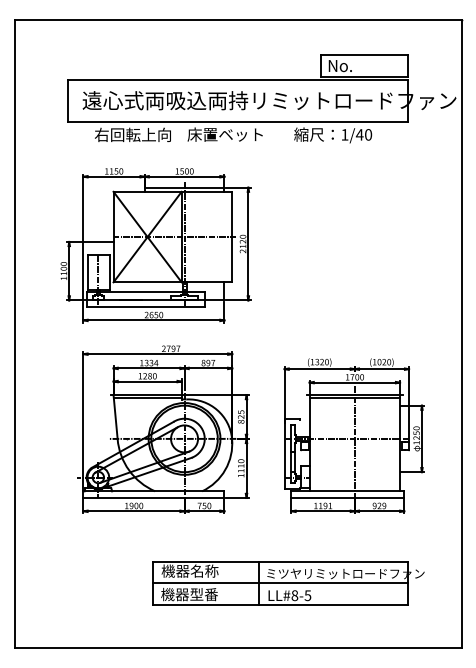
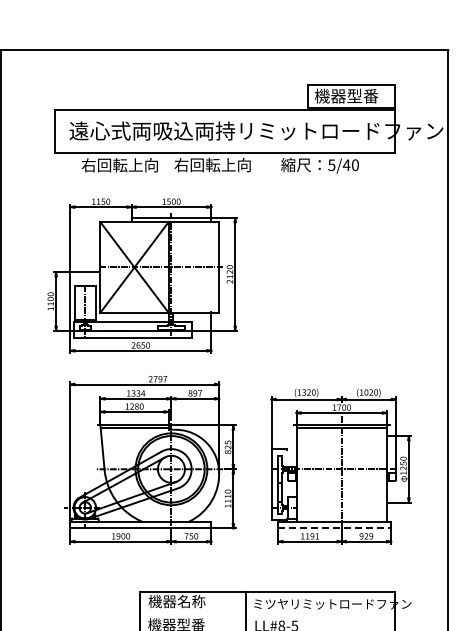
text: (359, 65) -> (346, 95), No. -> 機器型番
text: (225, 134) -> (212, 164), 床置ベット -> 右回転上向
text: (344, 134) -> (331, 164), 1/40 -> 5/40
line: (348, 498) -> (335, 528), solid -> dashed
line: (280, 583) -> (267, 613), removed

